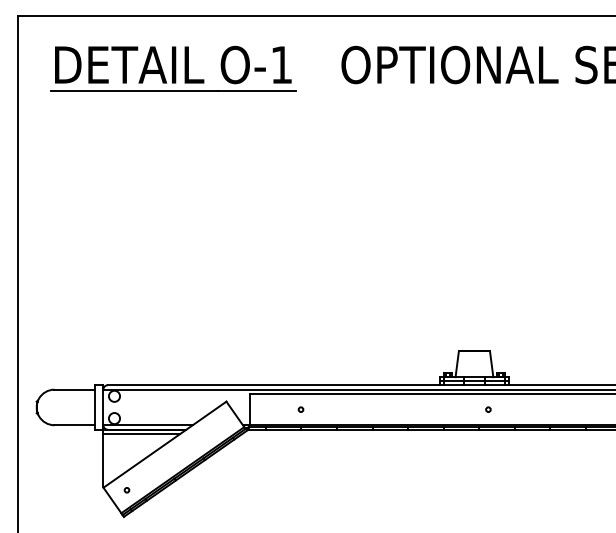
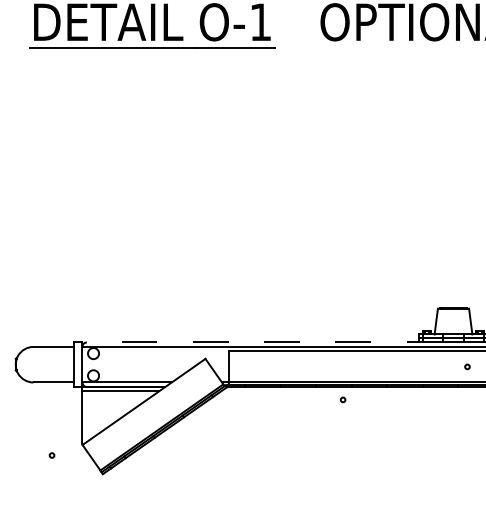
line: (285, 385) -> (264, 342), solid -> dashed
circle: (300, 409) -> (342, 399), moved
circle: (126, 490) -> (51, 455), moved

